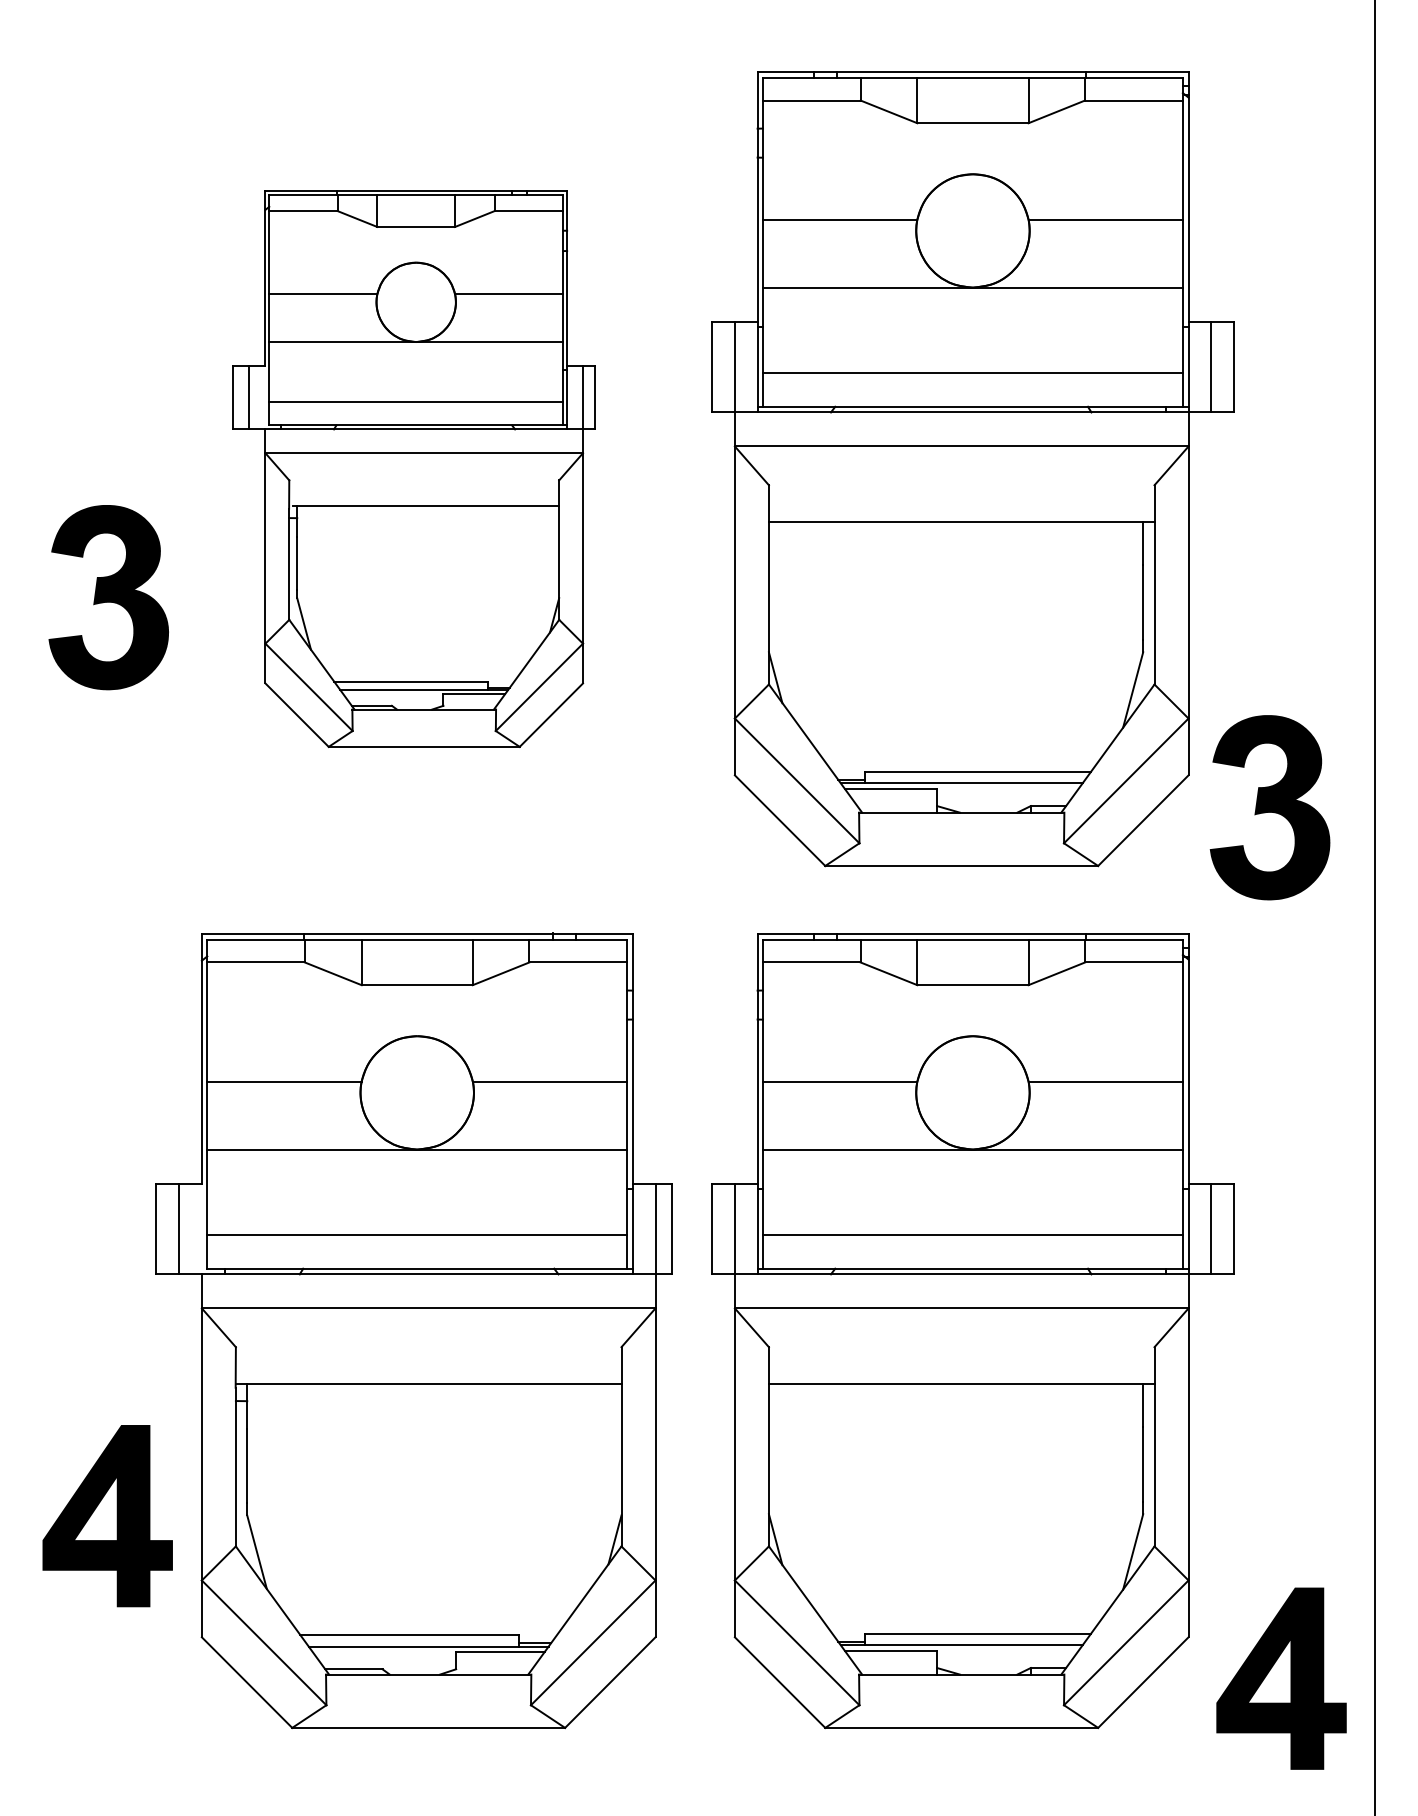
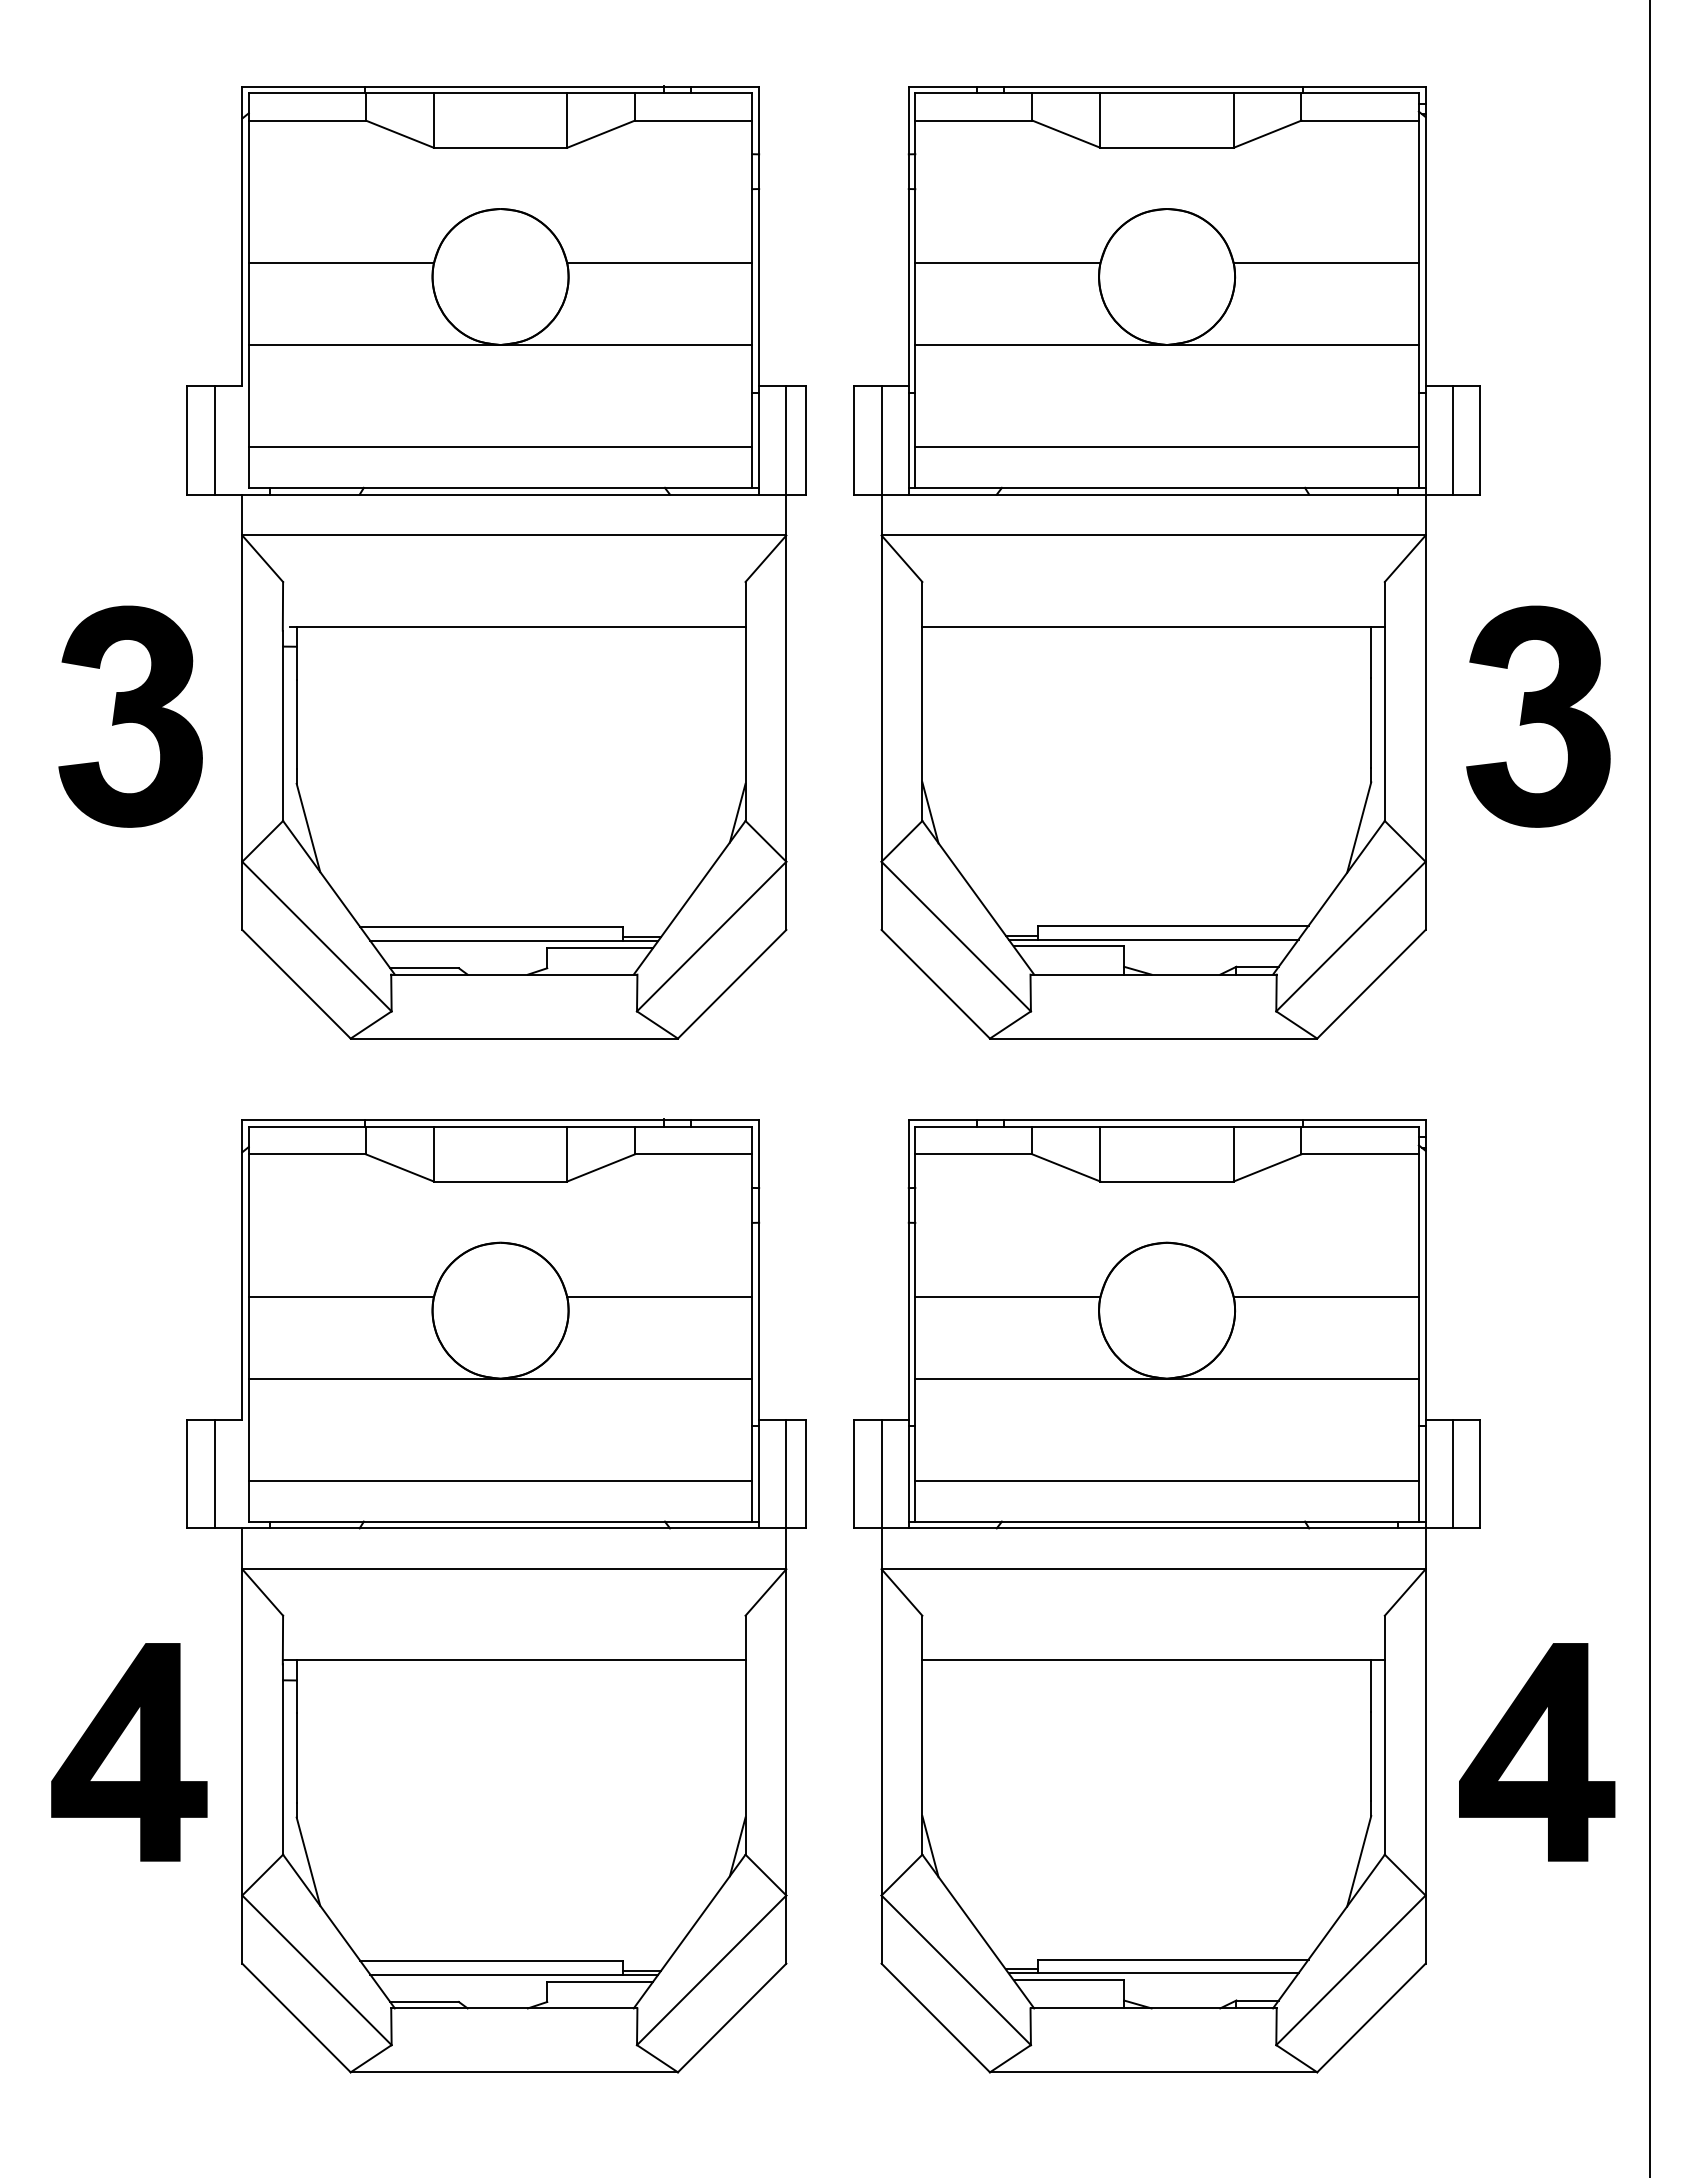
part: (413, 469) -> (496, 562), size x1.43
part: (1270, 807) -> (1538, 716), moved
part: (107, 1516) -> (129, 1752), moved
part: (1281, 1678) -> (1537, 1752), moved

